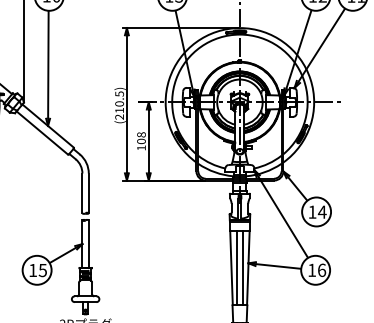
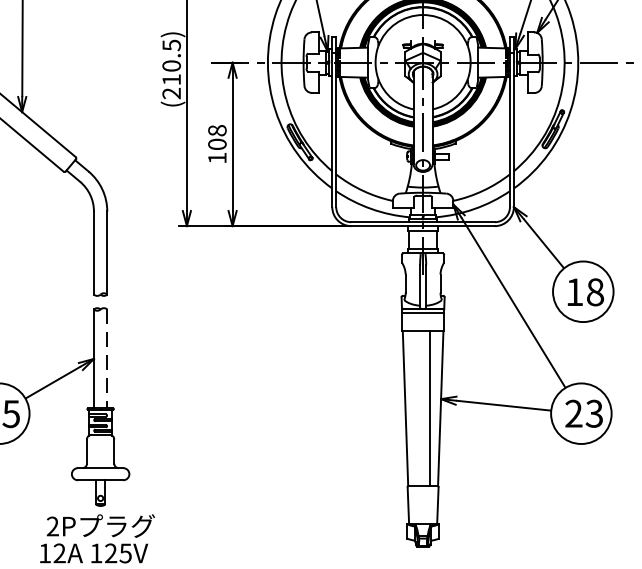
text: (321, 211) -> (593, 290), 14 -> 18
line: (88, 244) -> (106, 359), solid -> dashed
line: (236, 267) -> (415, 407), removed
text: (317, 269) -> (585, 412), 16 -> 23

